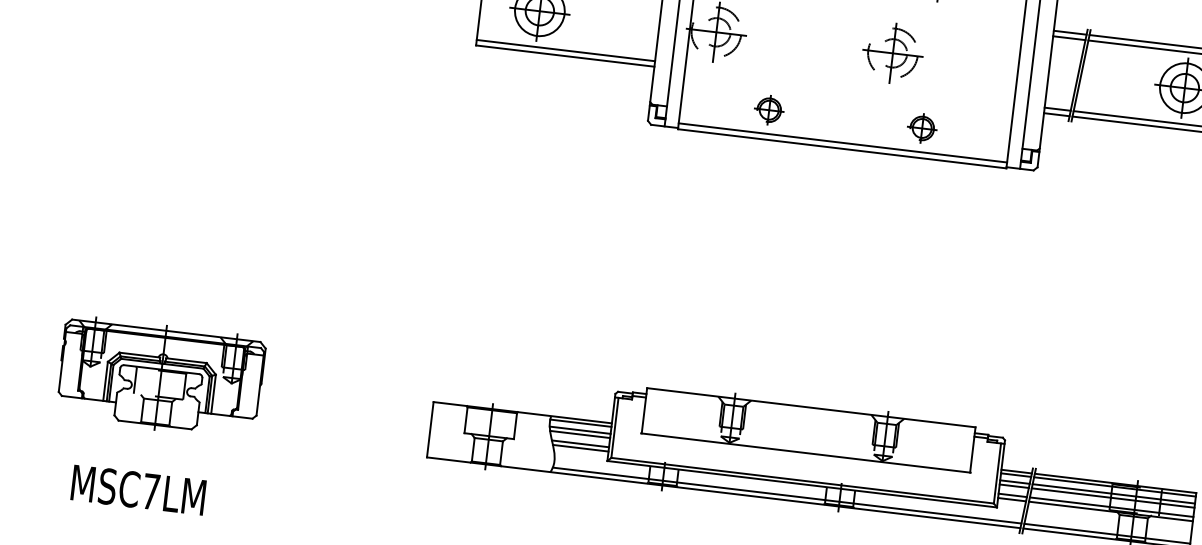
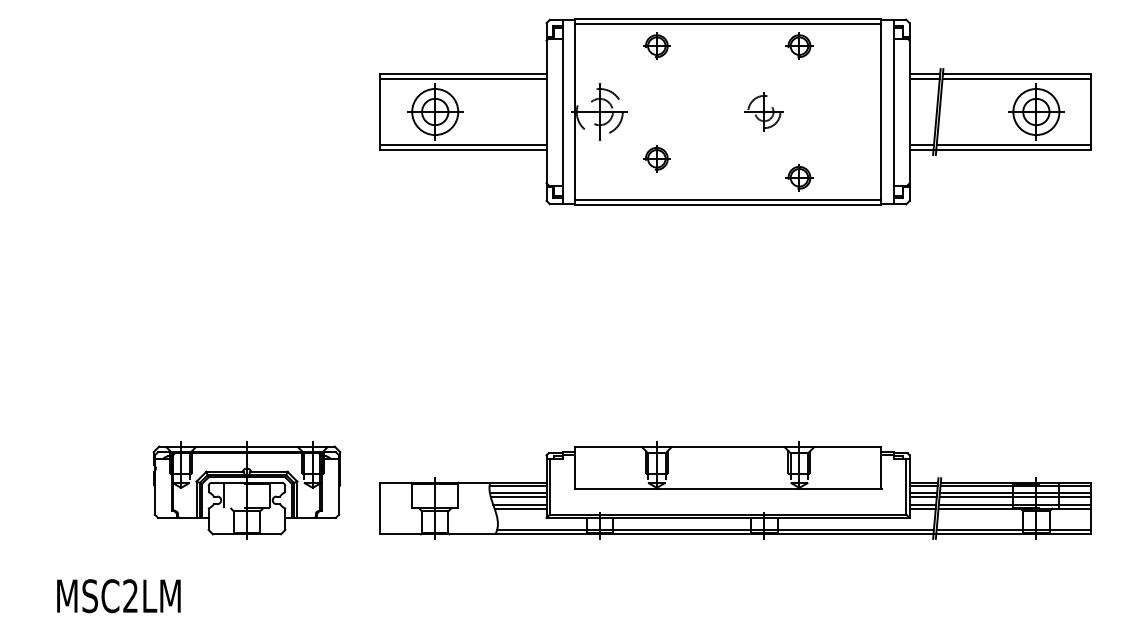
part: (893, 52) -> (764, 111), size x0.7
part: (768, 109) -> (656, 158), moved
part: (160, 377) -> (246, 490), moved
text: (151, 491) -> (130, 595), MSC7LM -> MSC2LM

